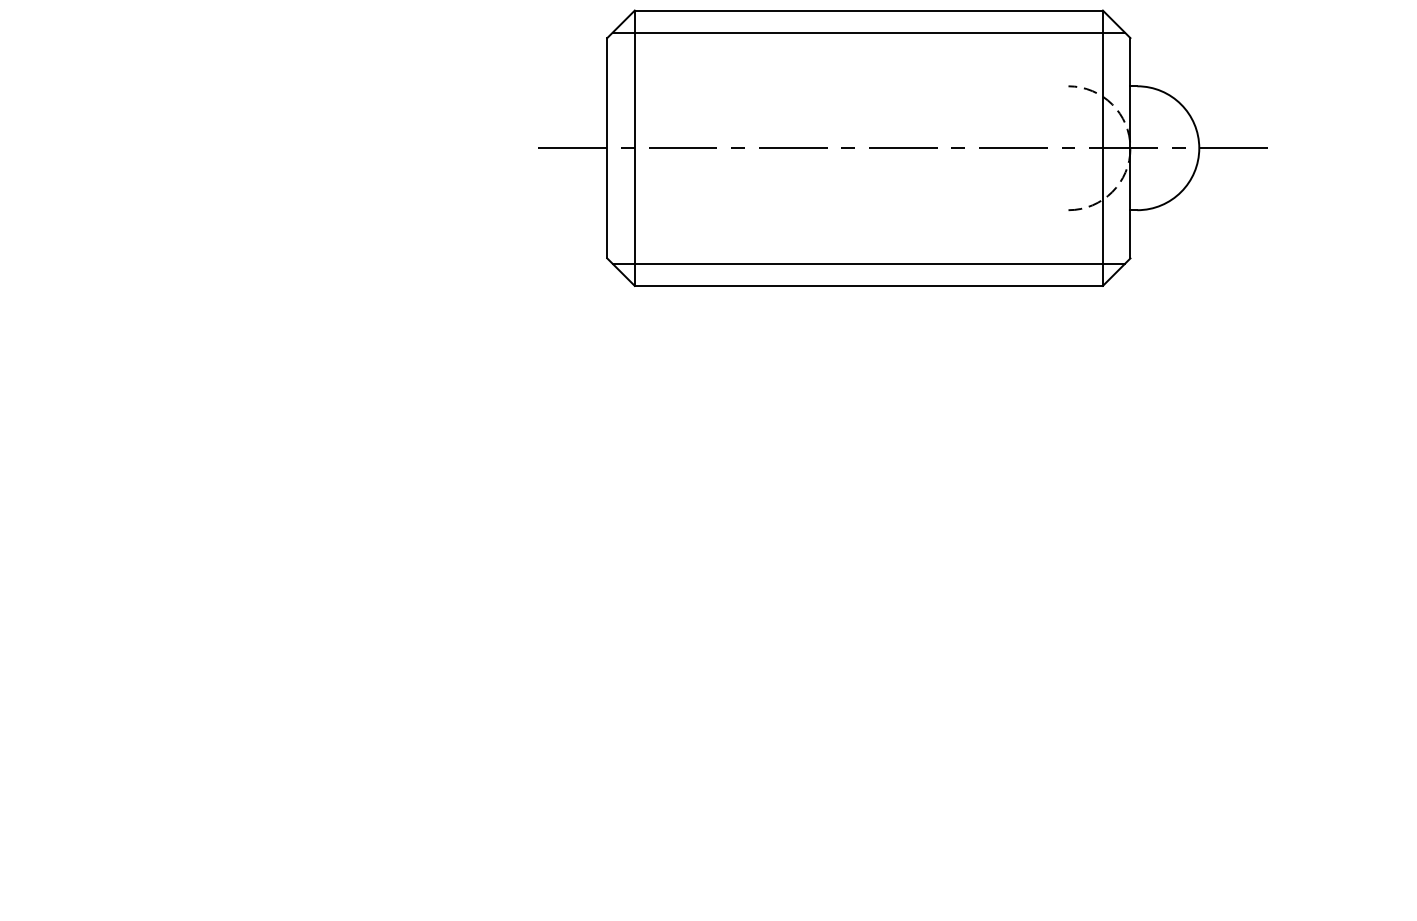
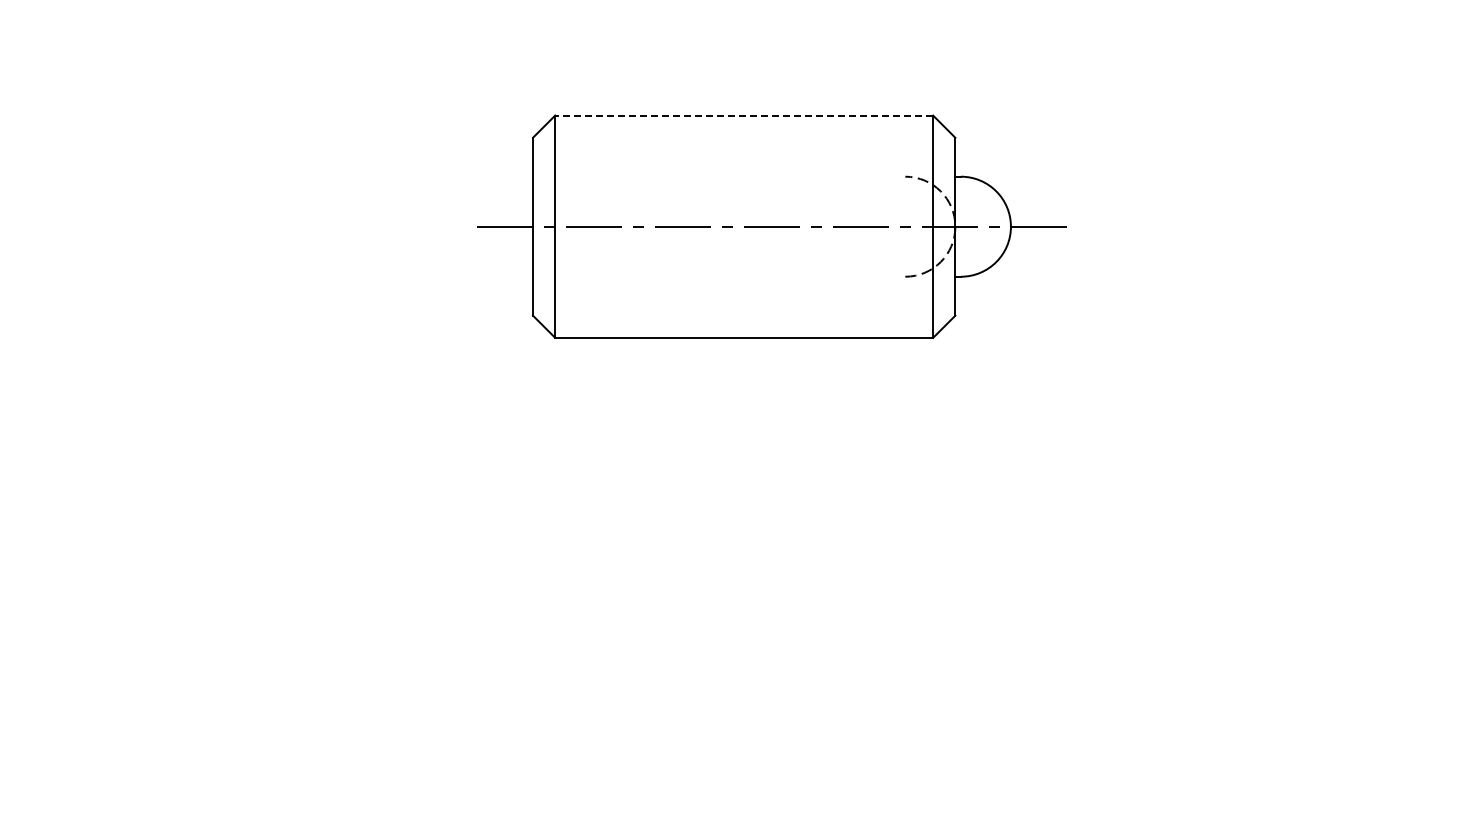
line: (869, 10) -> (744, 115), solid -> dashed
line: (869, 32) -> (744, 133), removed
line: (869, 263) -> (744, 319), removed

